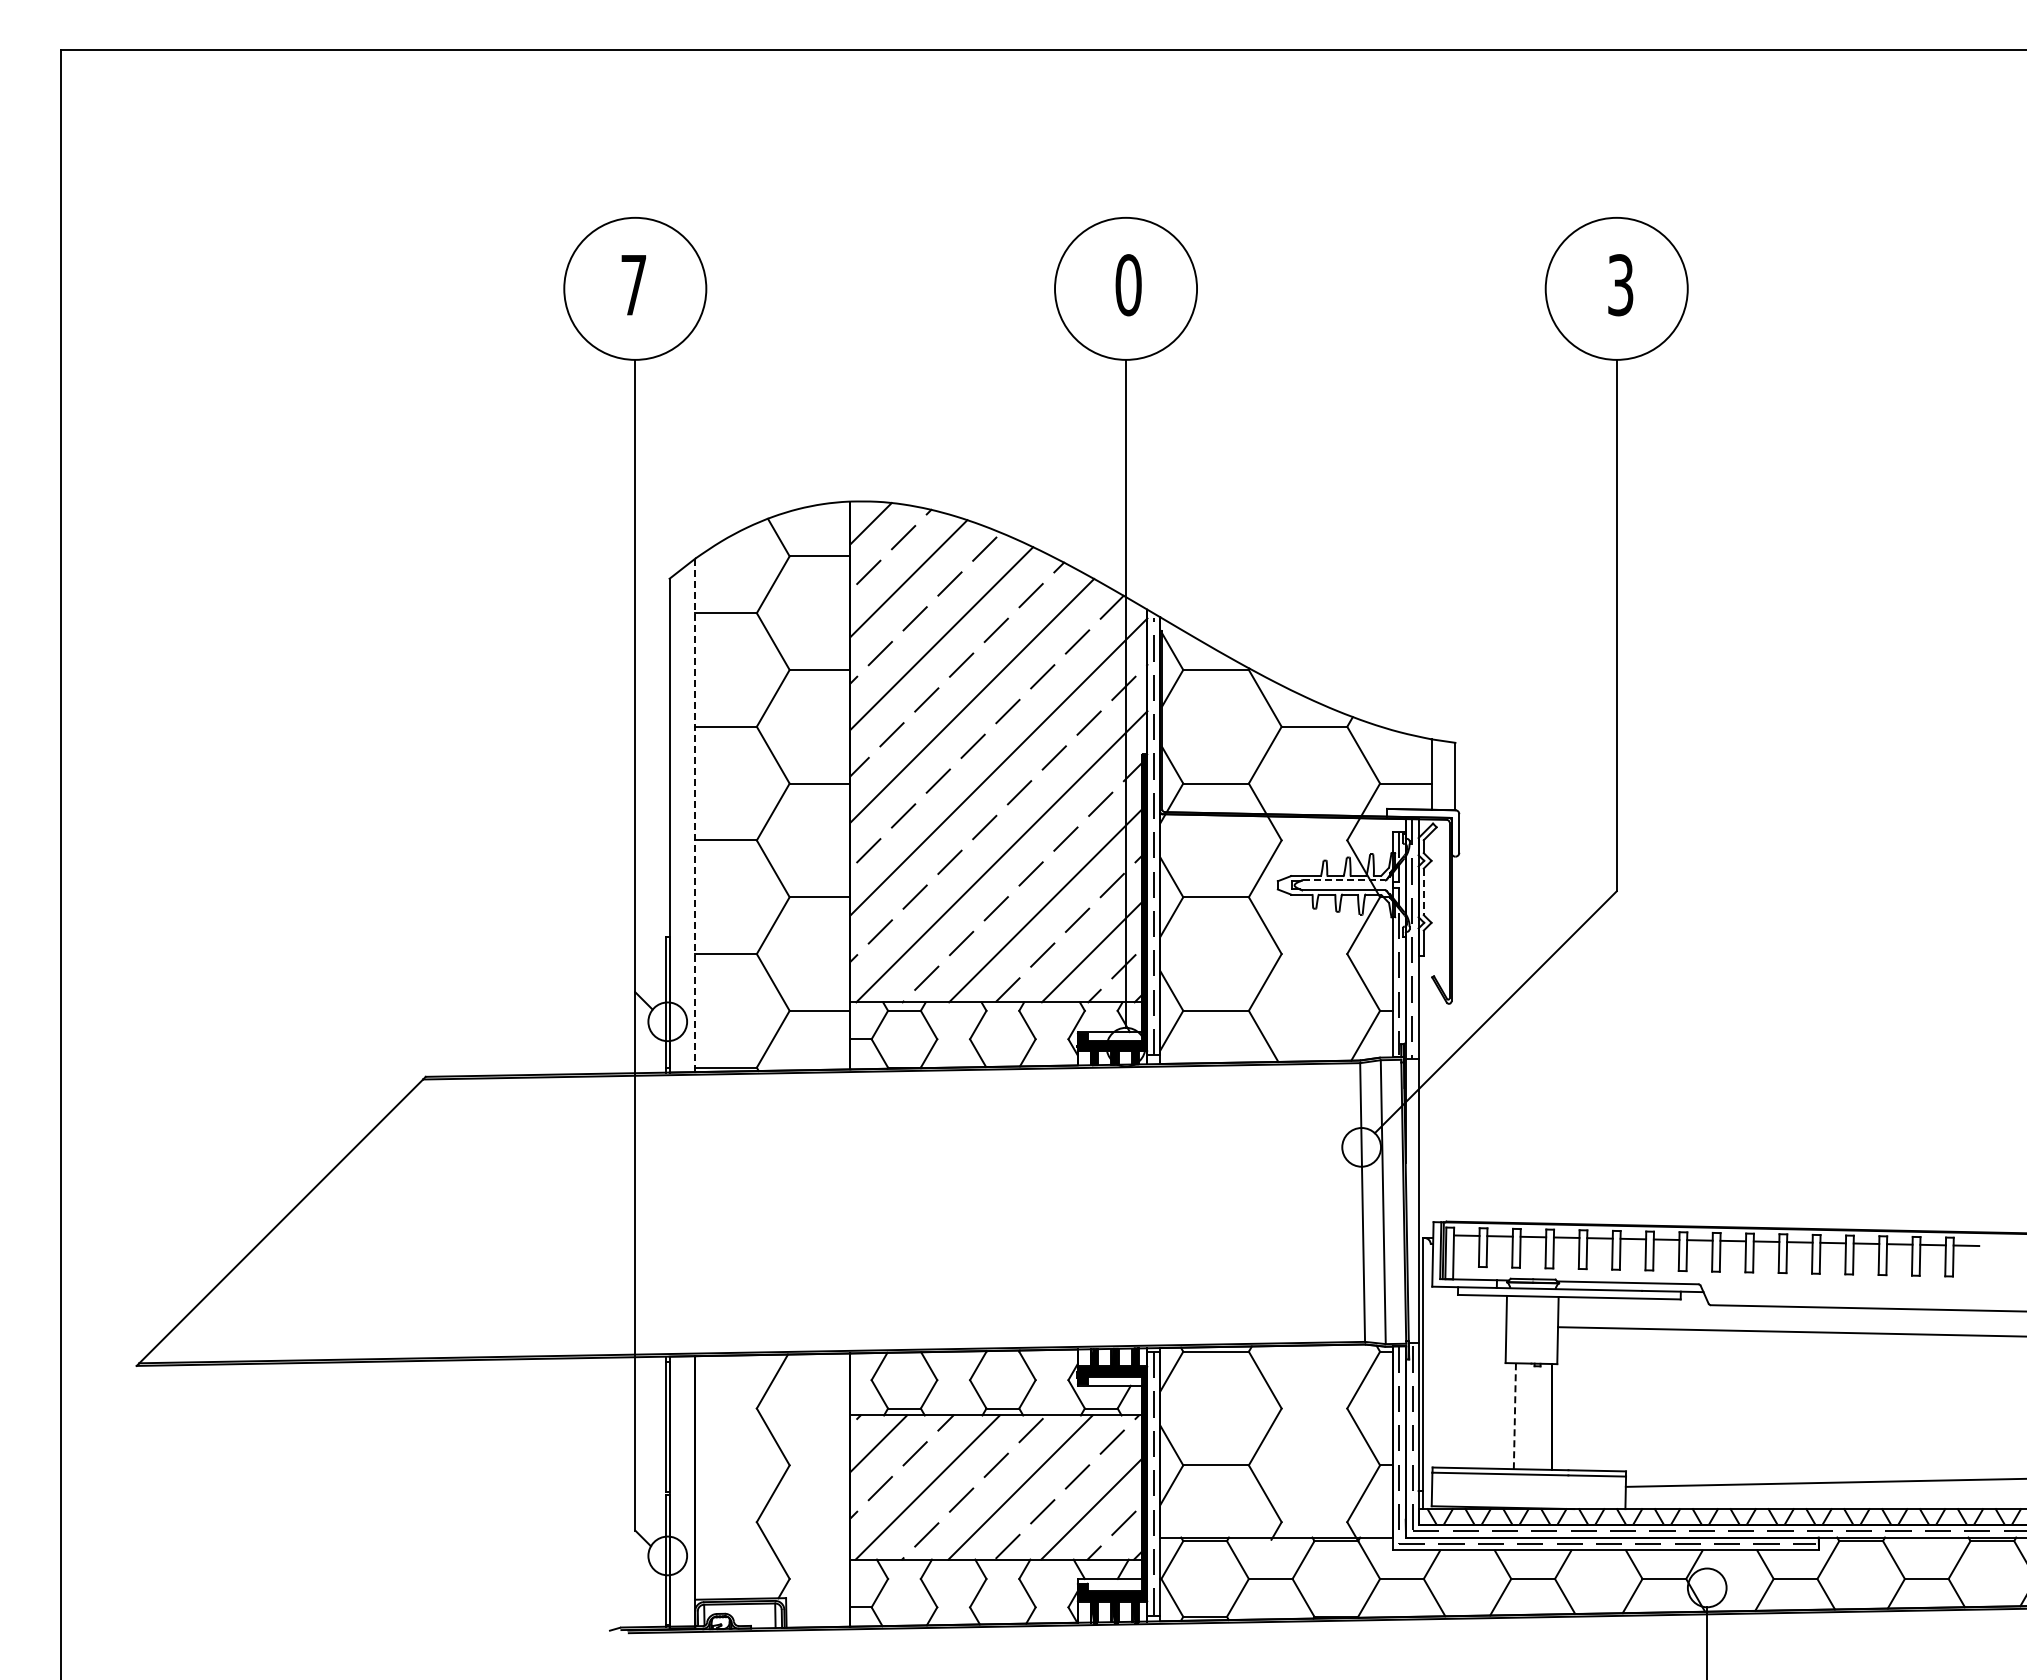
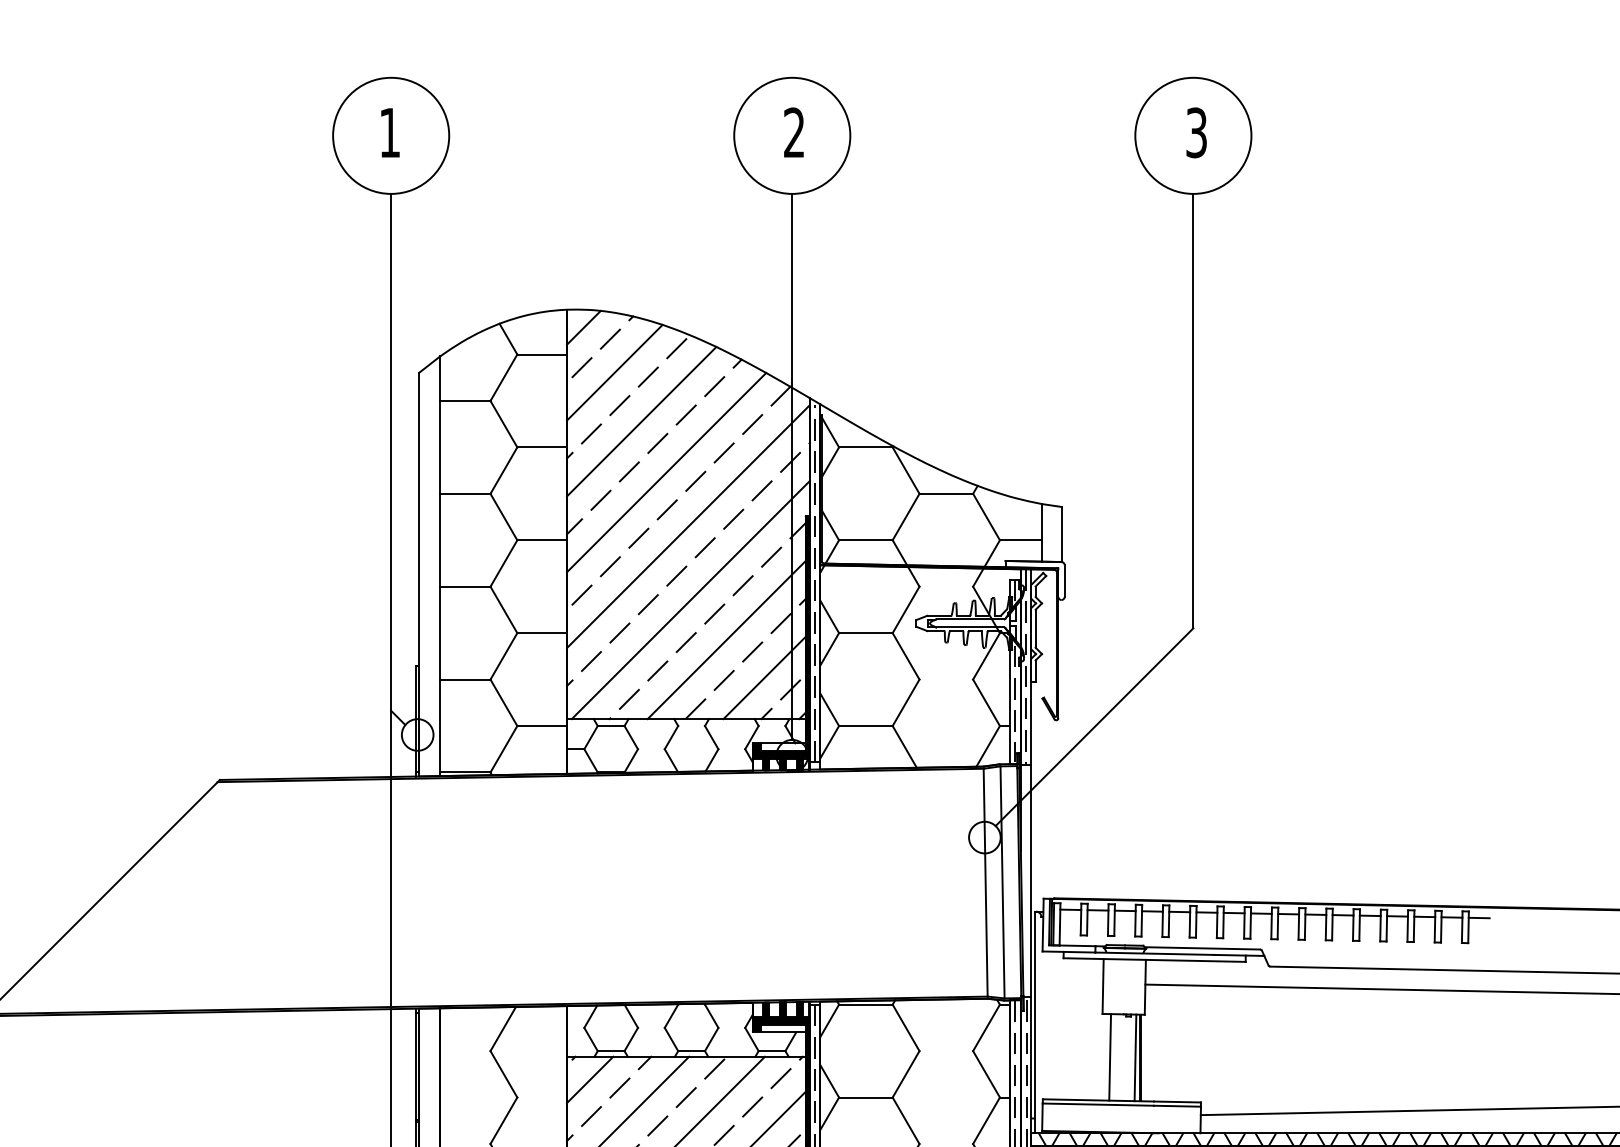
text: (633, 285) -> (389, 133), 7 -> 1
text: (1128, 285) -> (794, 133), 0 -> 2
line: (695, 815) -> (440, 566), dashed -> solid
line: (1344, 880) -> (970, 619), dashed -> solid
line: (1423, 892) -> (1035, 629), dashed -> solid
line: (1514, 1416) -> (1109, 1057), dashed -> solid
line: (1545, 1416) -> (1135, 1057), added

